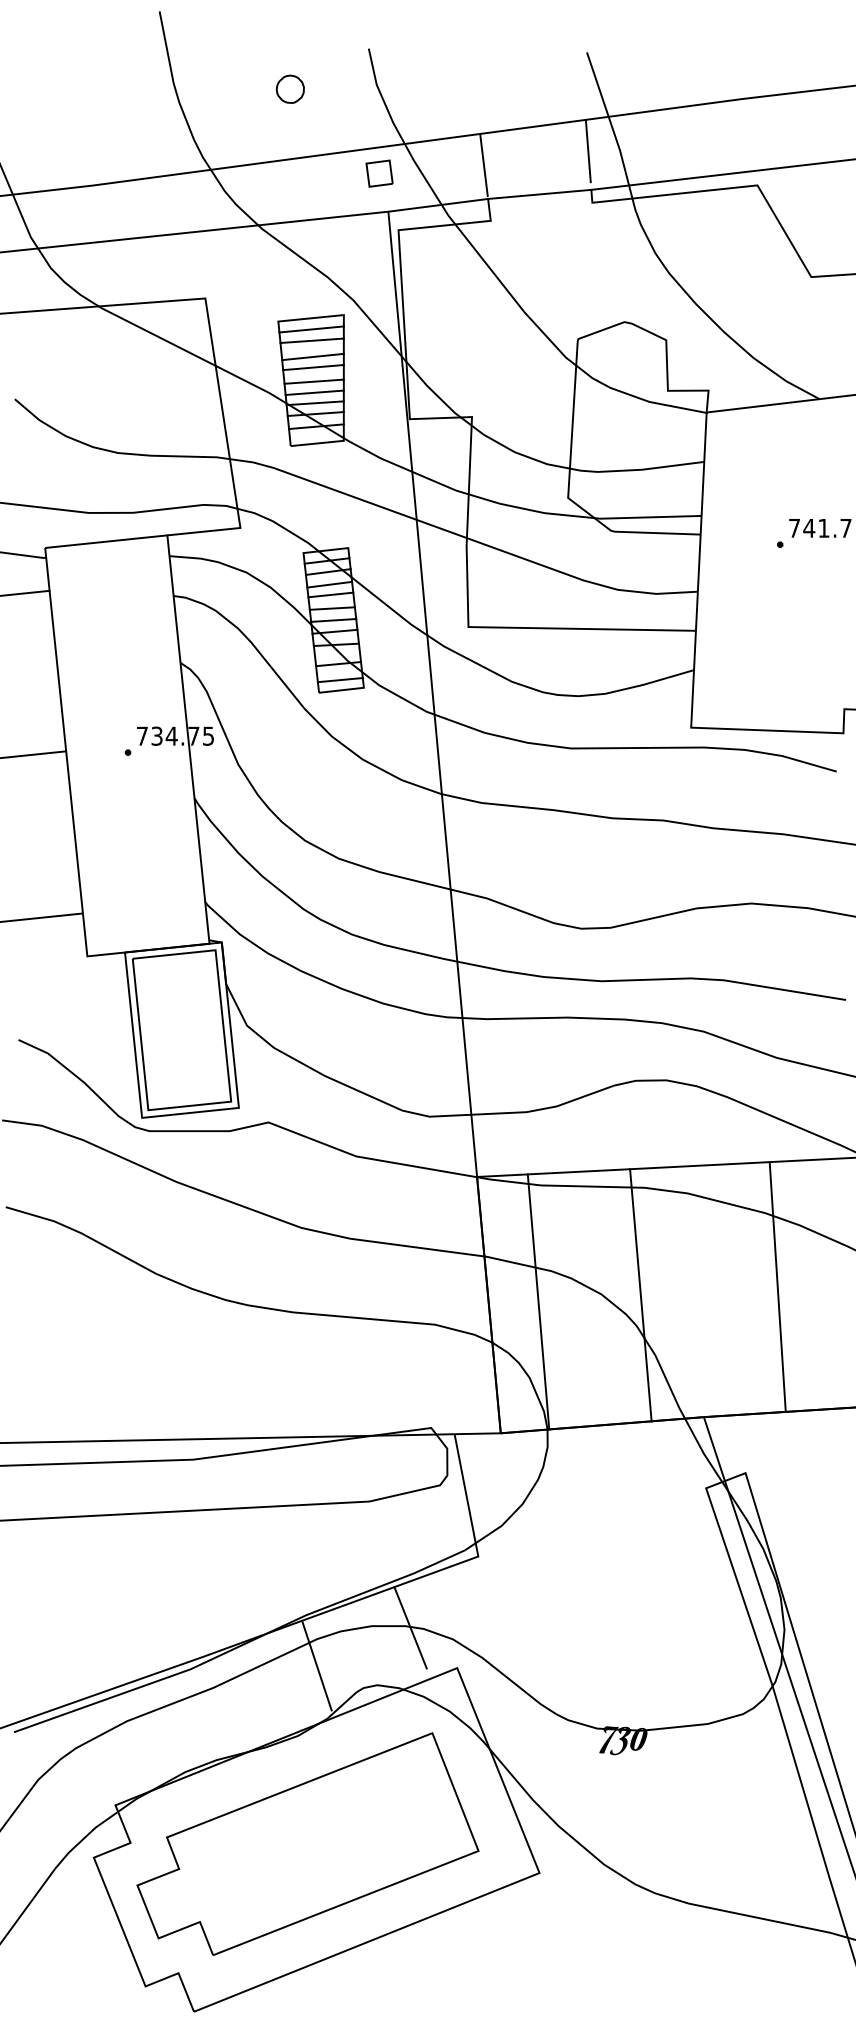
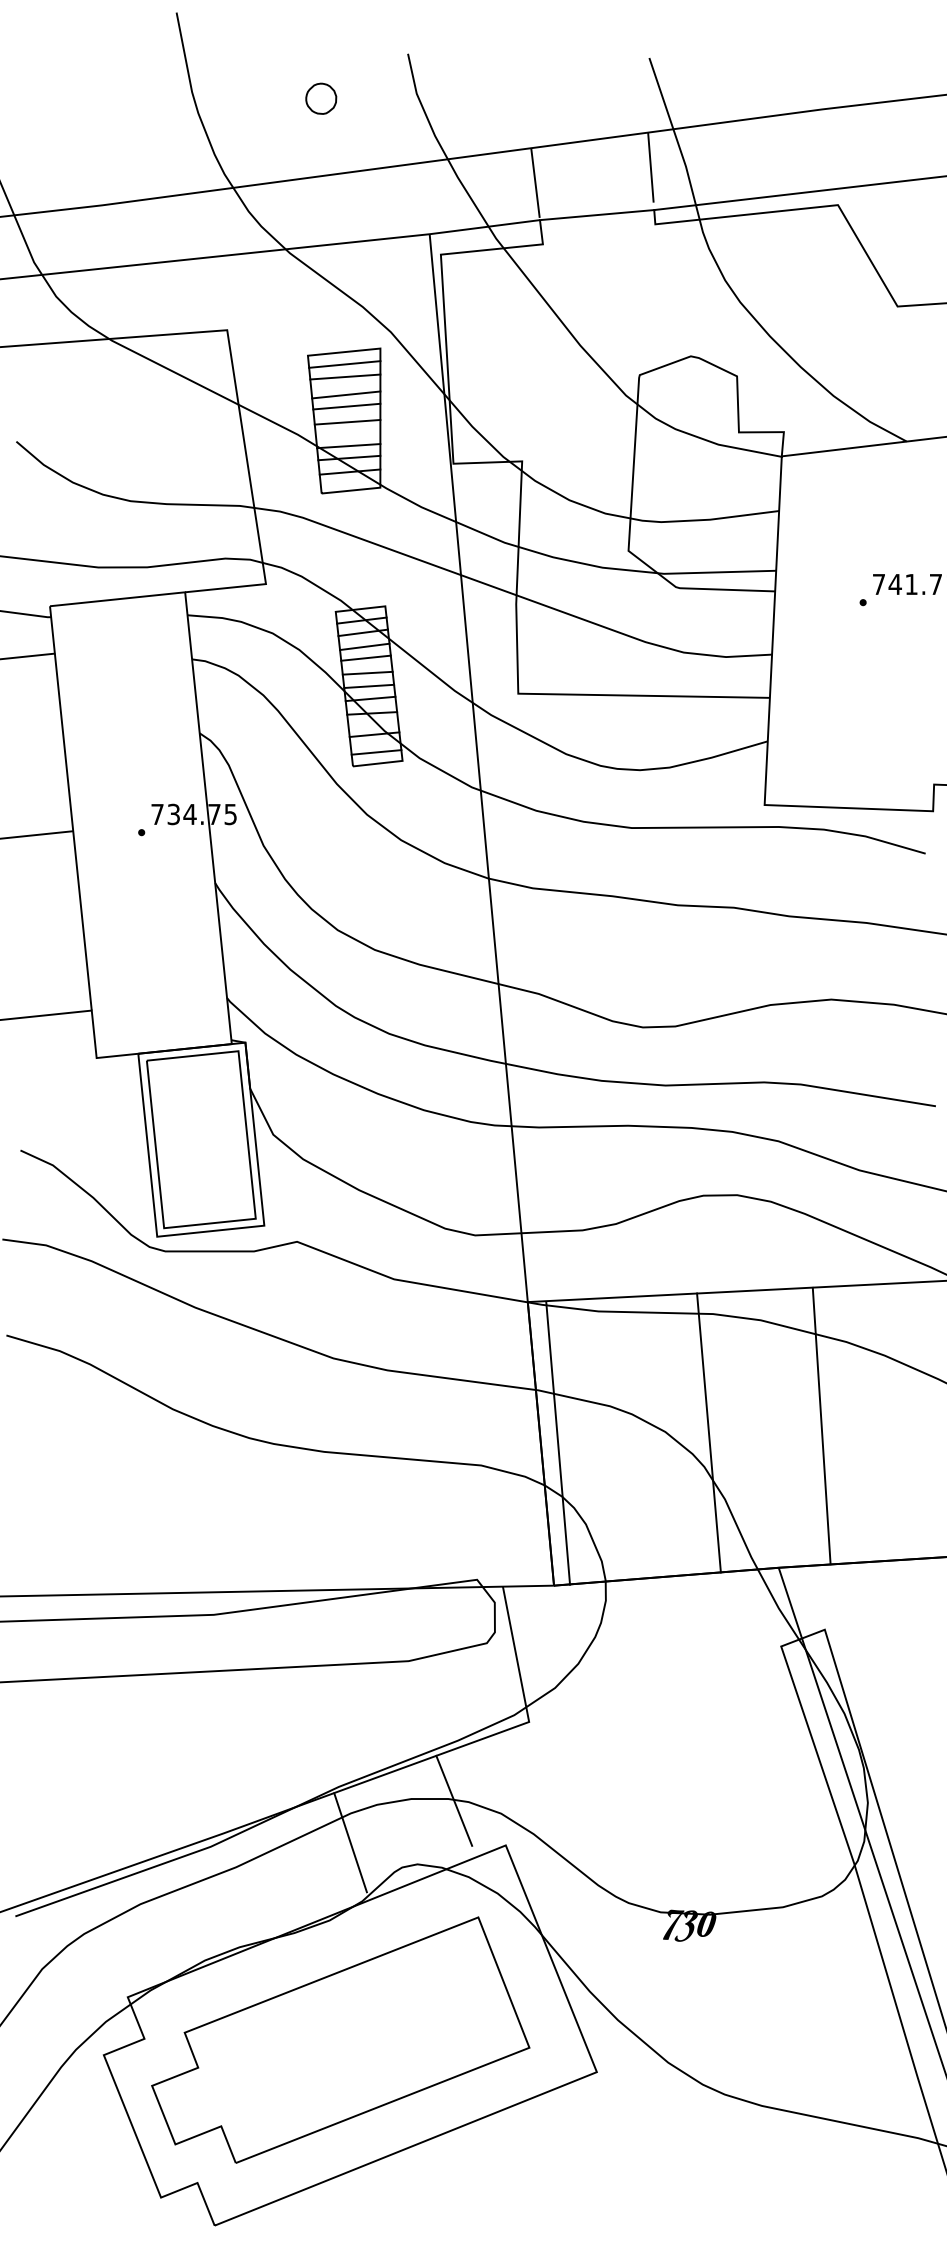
part: (379, 173) -> (419, 191), removed
line: (314, 392) -> (347, 434), removed
line: (777, 1286) -> (821, 1425), moved
line: (538, 1301) -> (558, 1443), moved

